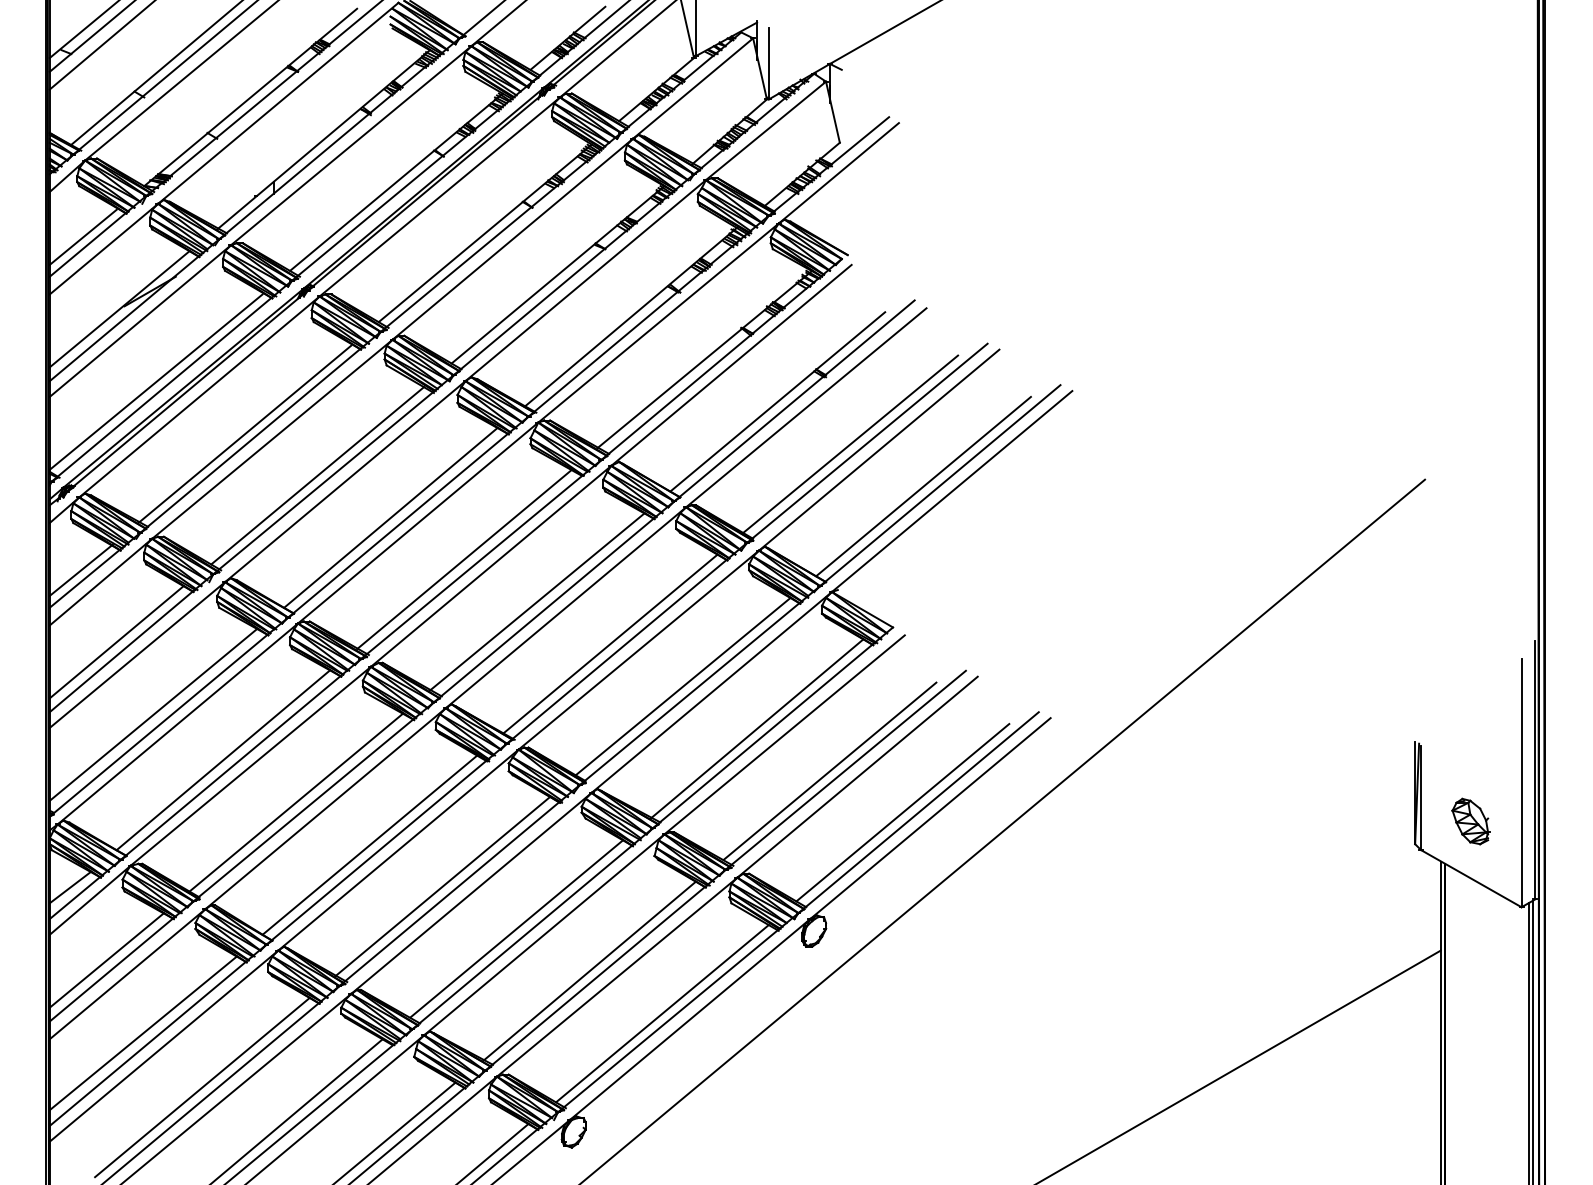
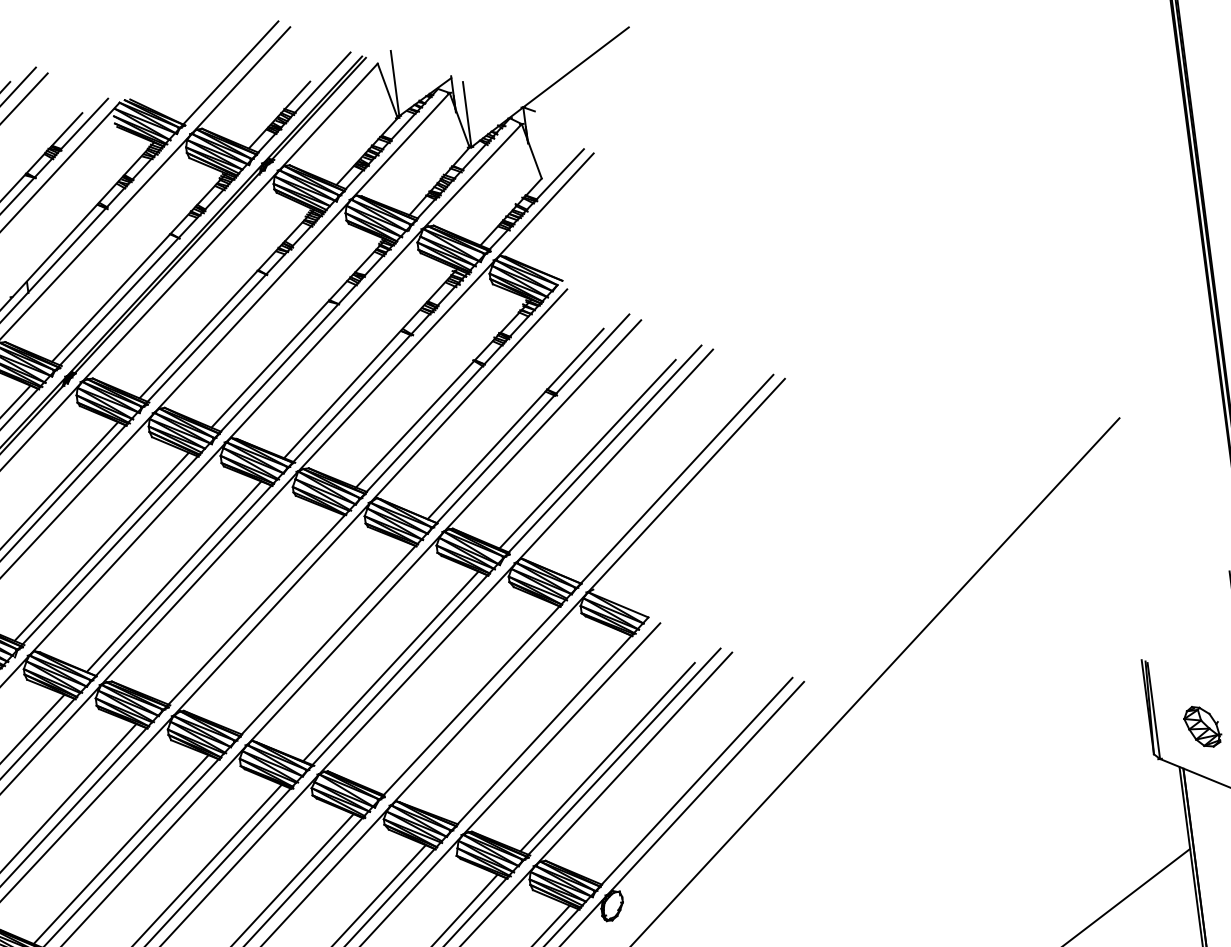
line: (923, 486) -> (659, 484), removed
line: (464, 559) -> (246, 606), removed
line: (537, 601) -> (318, 636), removed
line: (682, 686) -> (462, 696), removed
line: (756, 728) -> (535, 726), removed
line: (902, 812) -> (679, 786), removed

